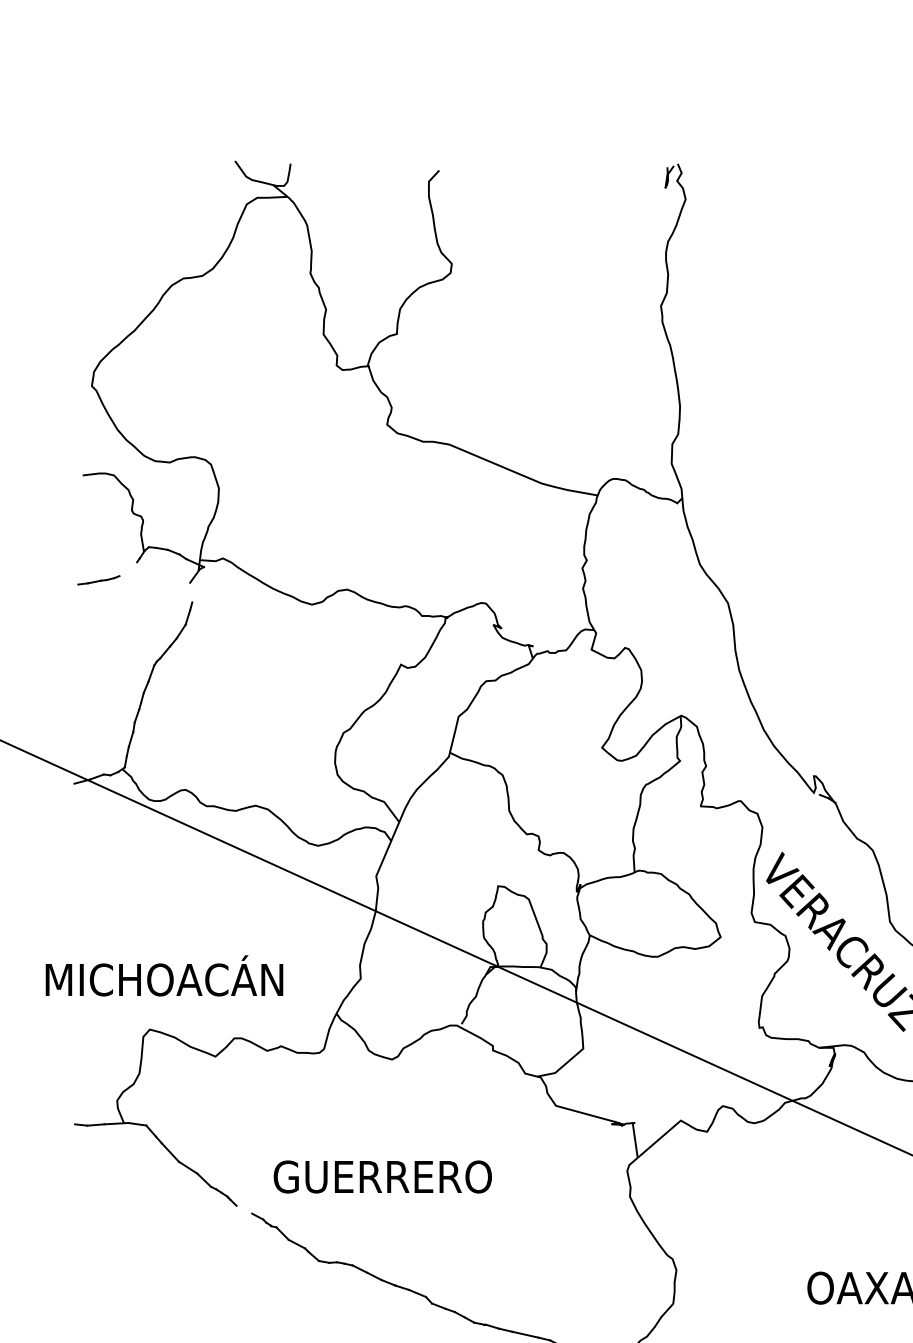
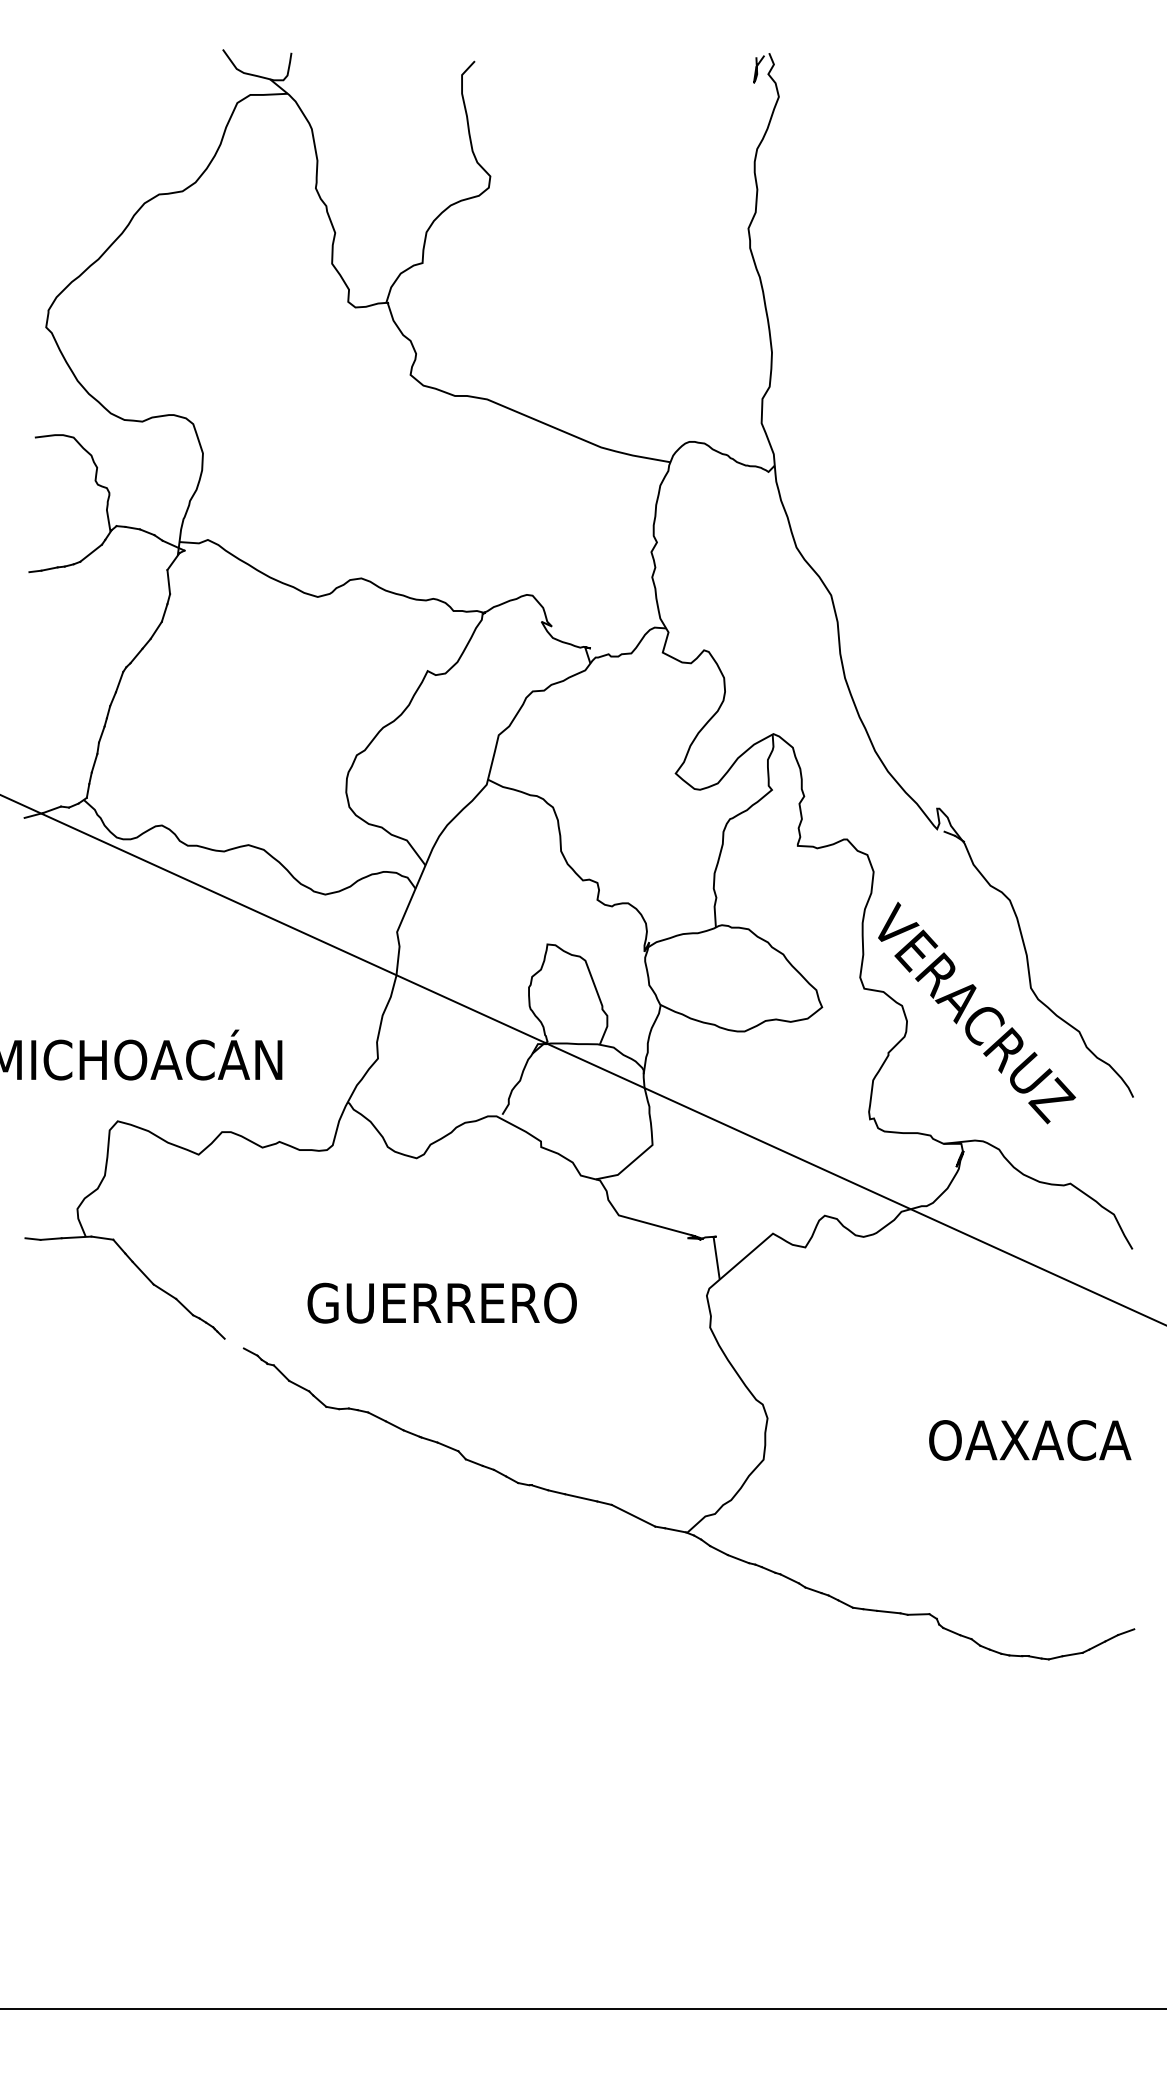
line: (127, 568) -> (90, 552), added
line: (191, 592) -> (168, 582), added
text: (382, 1176) -> (441, 1302), moved

